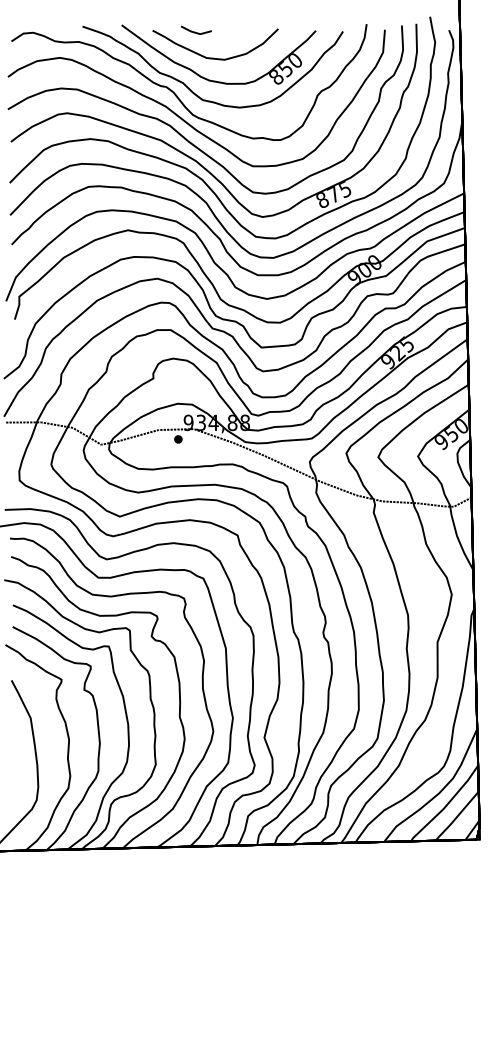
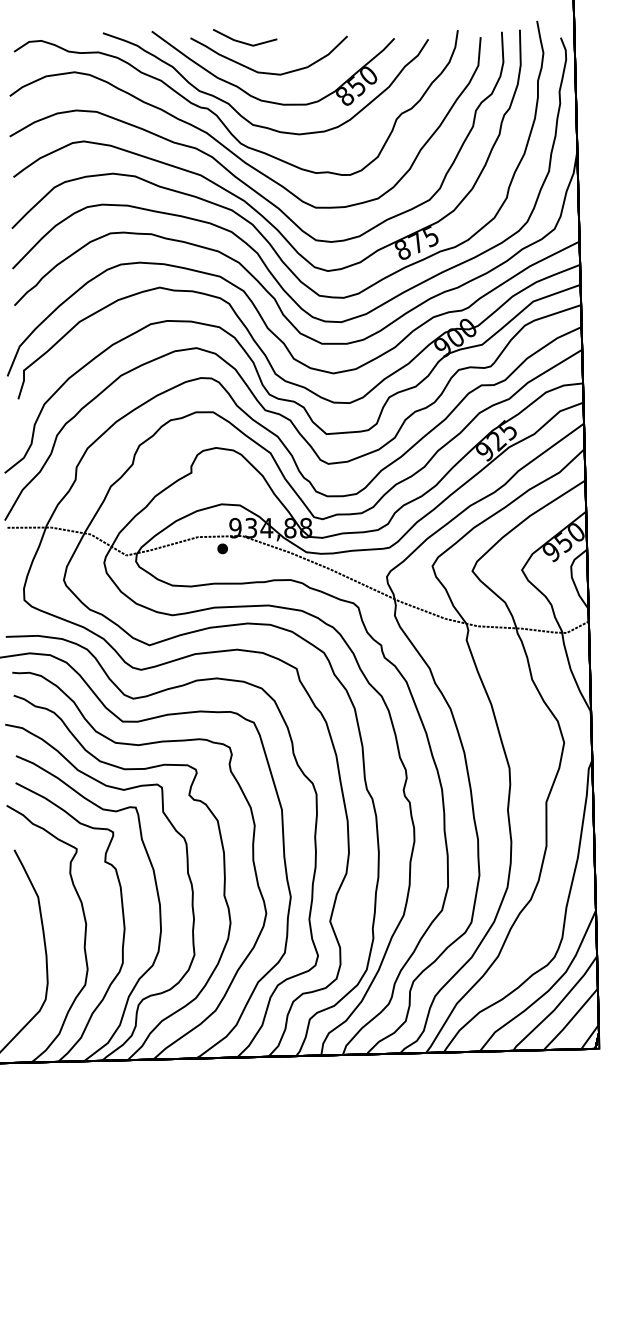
part: (196, 30) -> (245, 38), size x1.67

